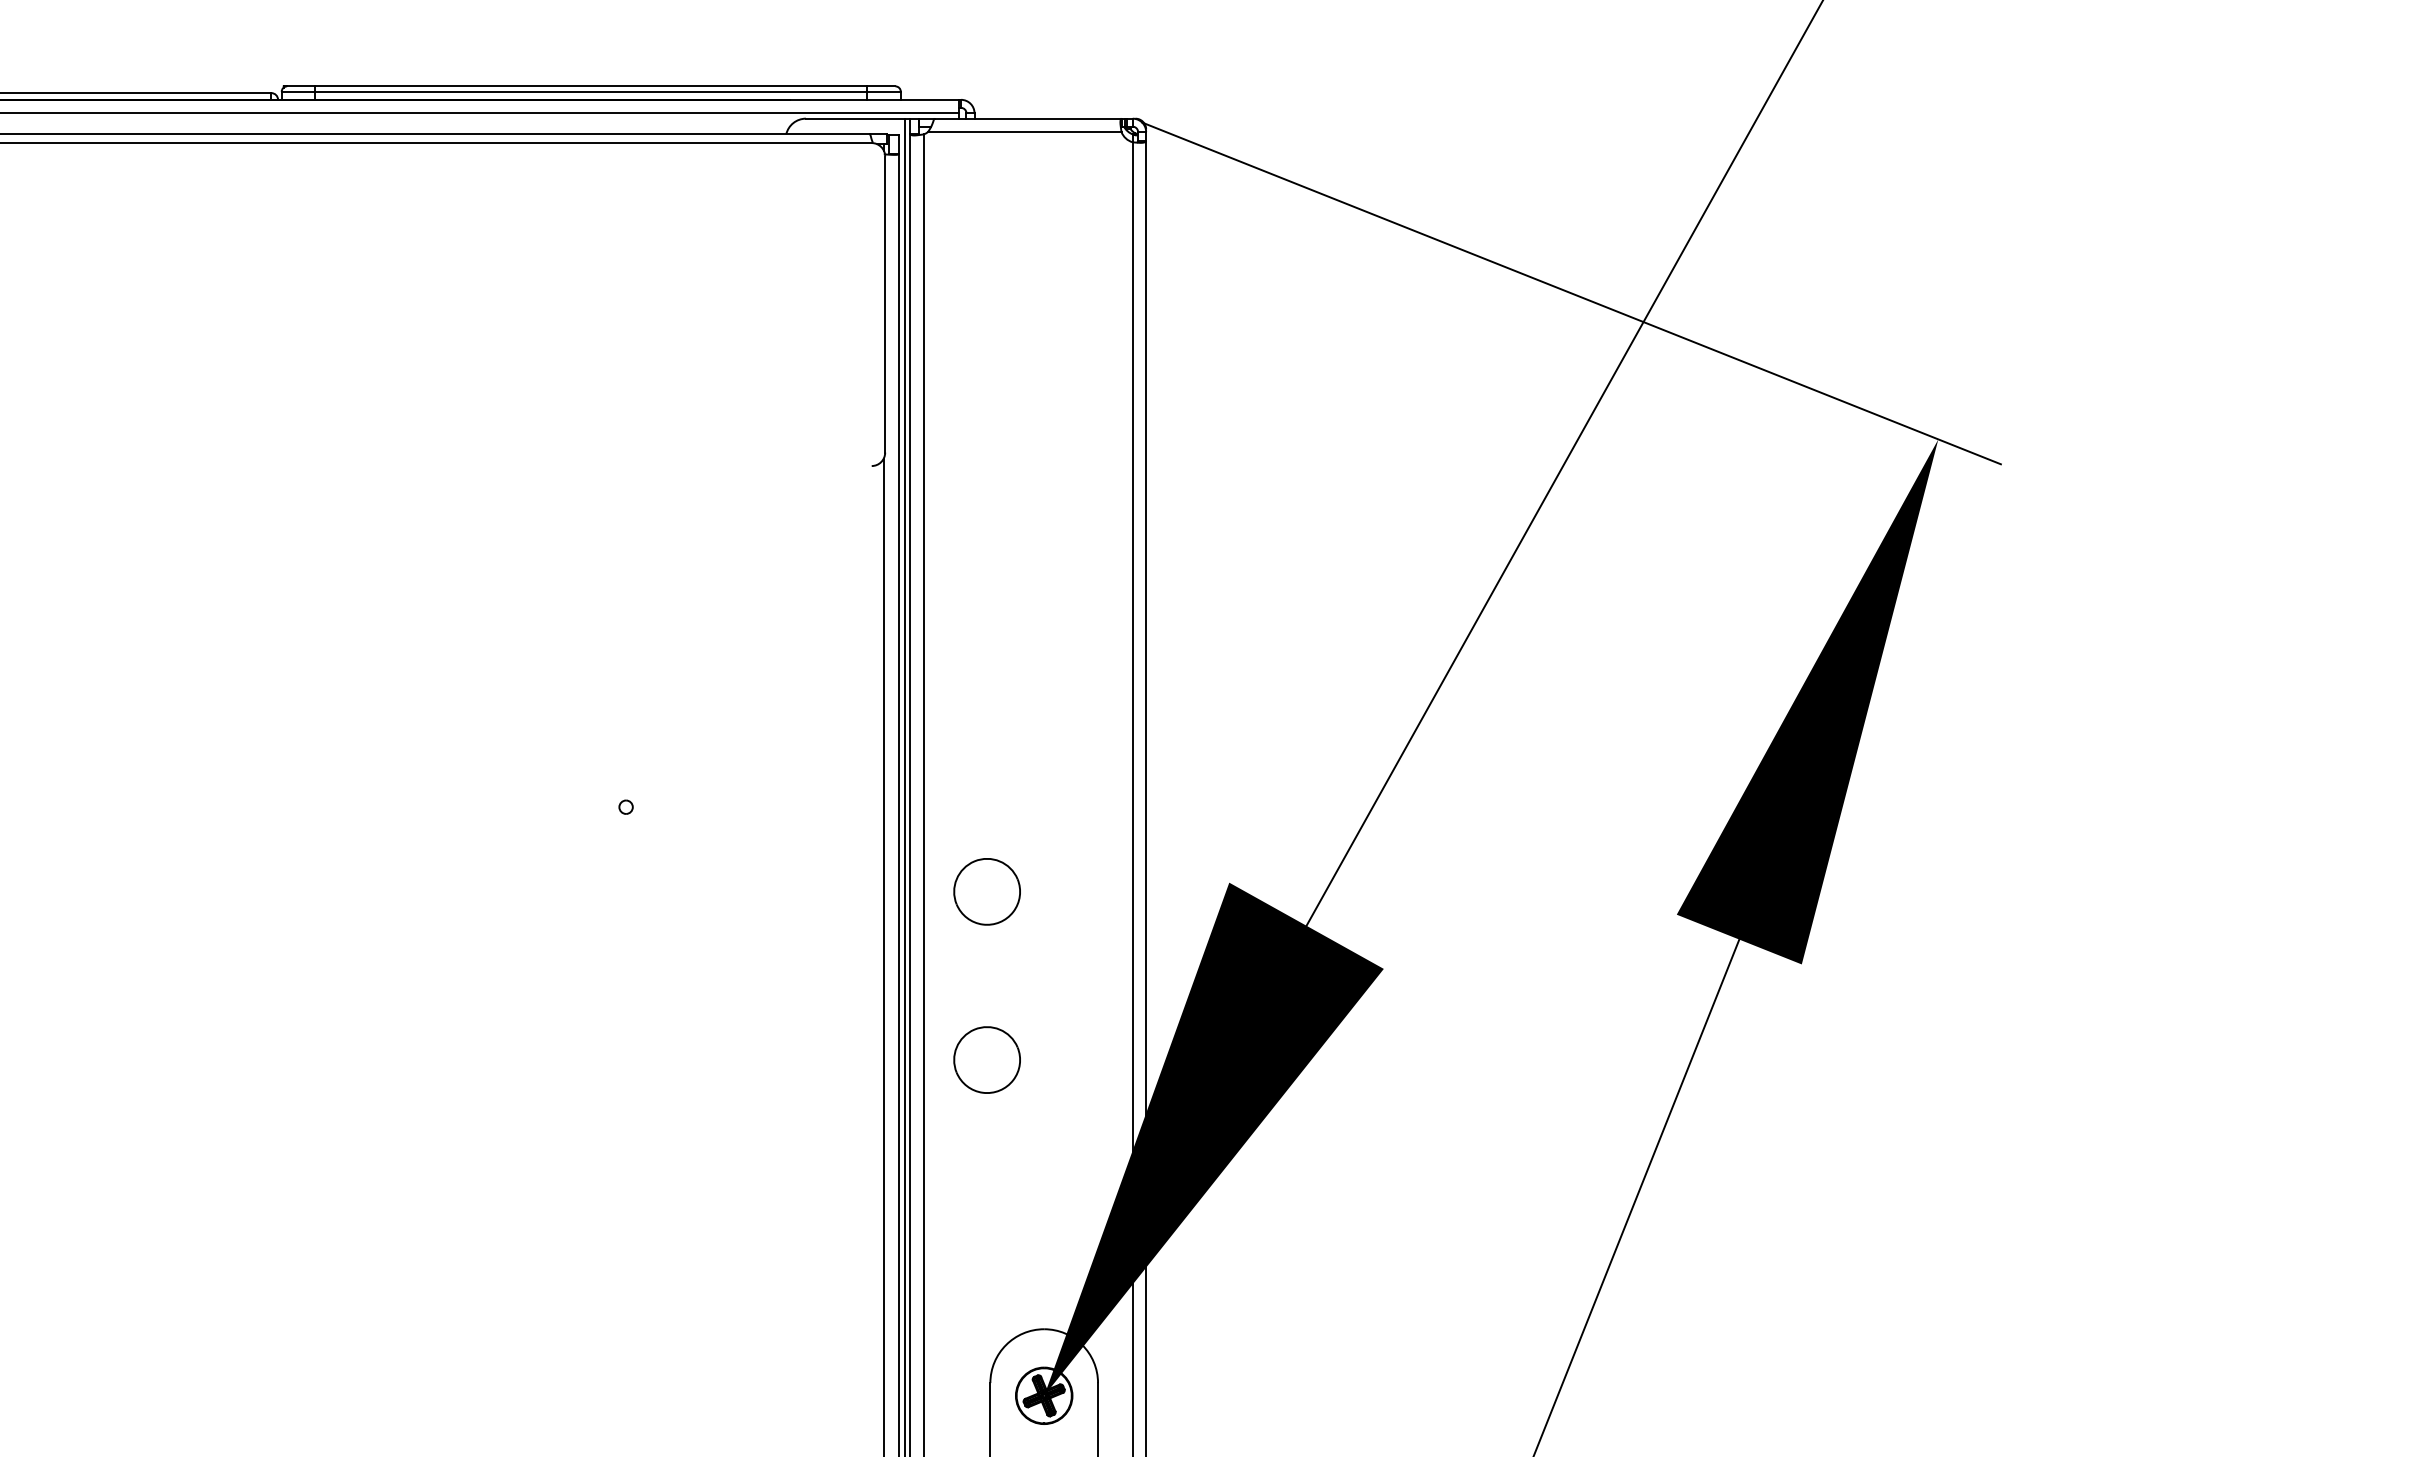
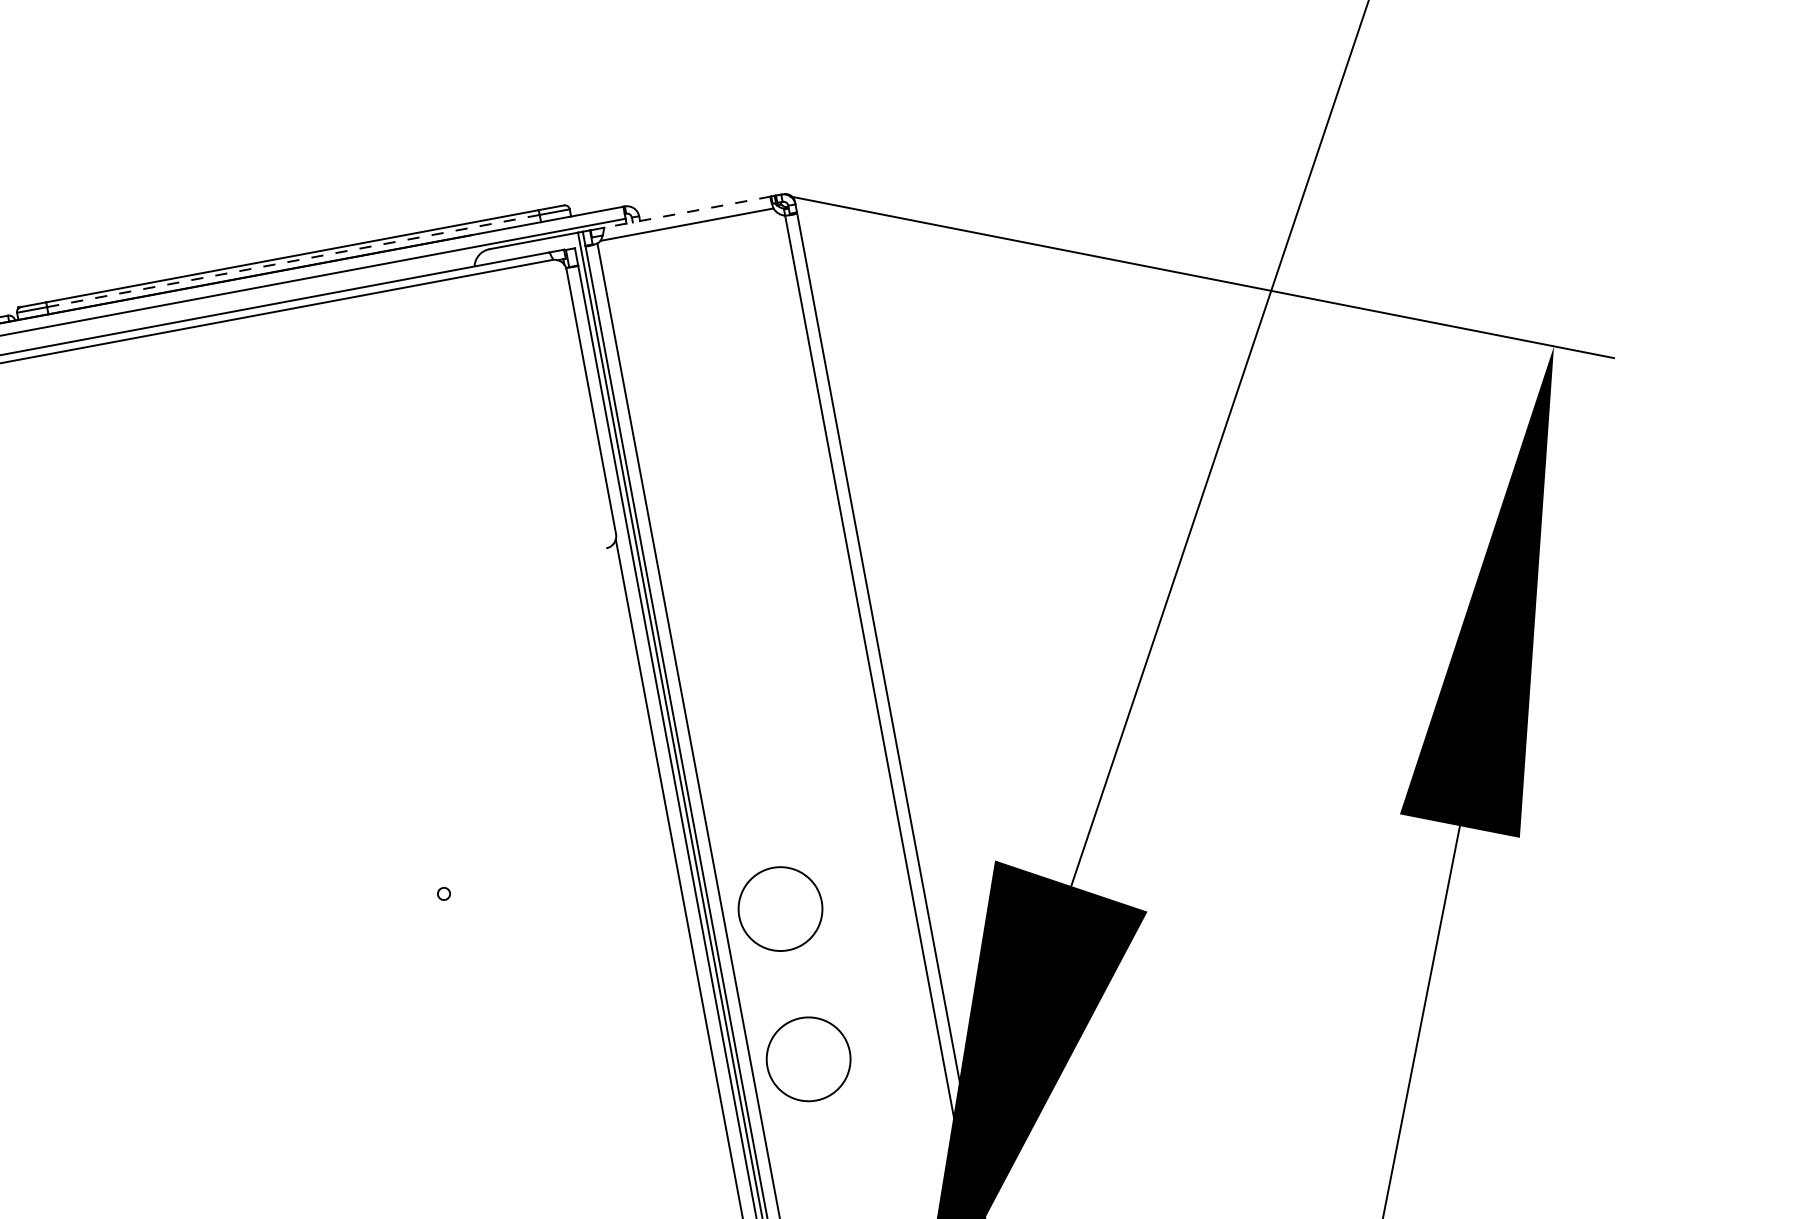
line: (591, 91) -> (293, 260), solid -> dashed
line: (1027, 118) -> (687, 212), solid -> dashed
part: (986, 891) -> (779, 908), size x1.4
part: (986, 1059) -> (807, 1058), size x1.4

